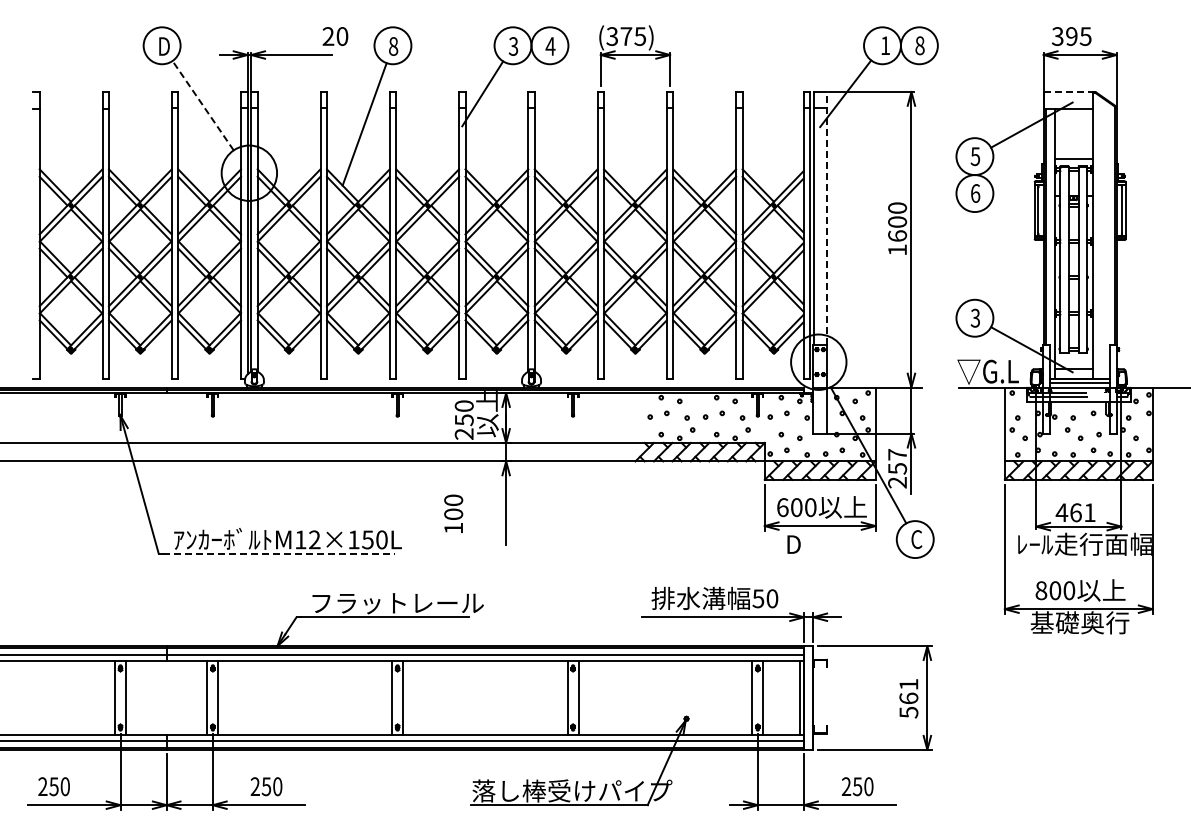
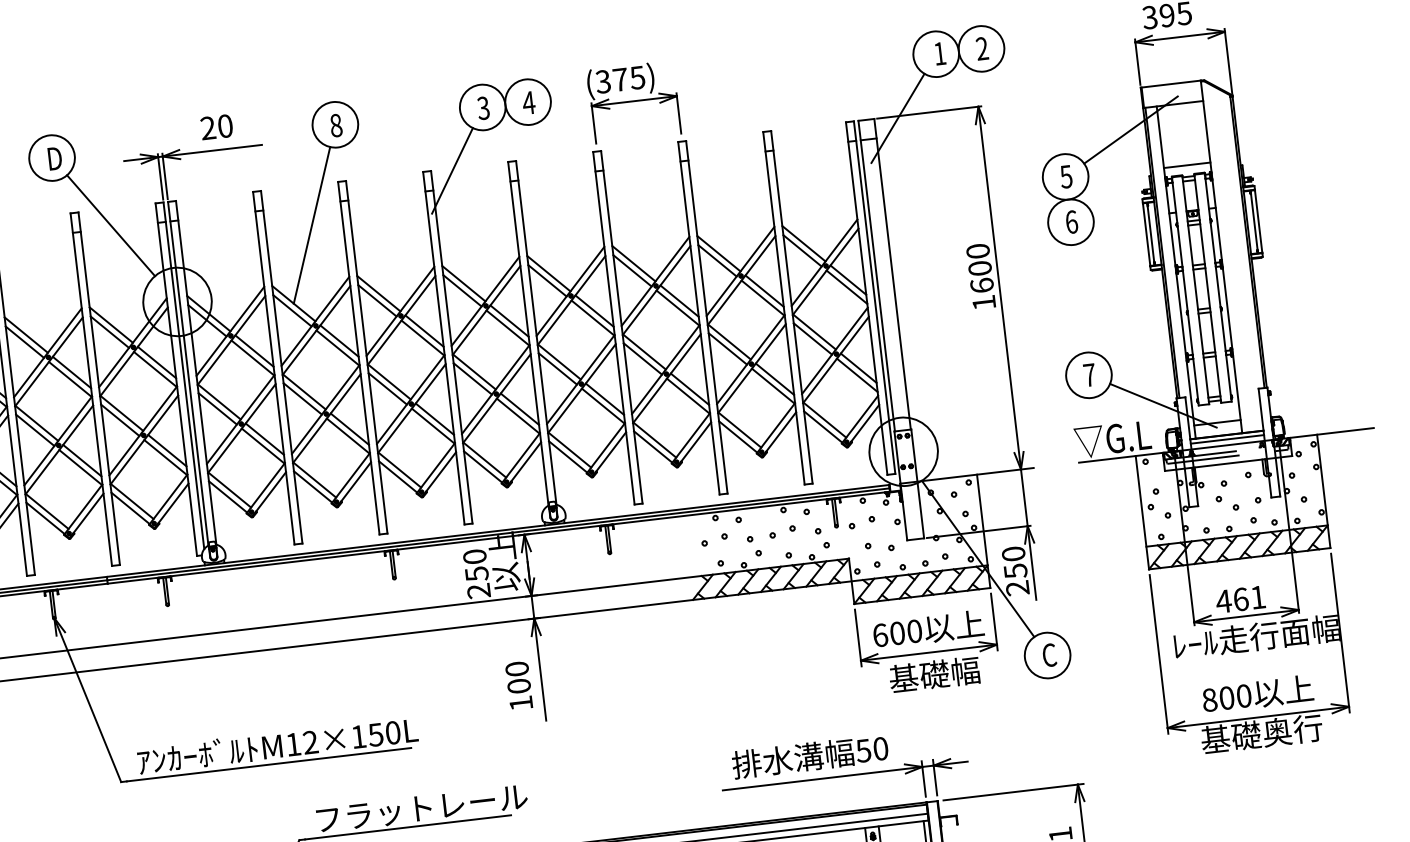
text: (335, 36) -> (216, 127), moved
text: (919, 45) -> (981, 48), 8 -> 2
line: (1068, 91) -> (1171, 83), dashed -> solid
line: (202, 105) -> (110, 225), dashed -> solid
line: (826, 218) -> (892, 274), dashed -> solid
text: (975, 317) -> (1089, 374), 3 -> 7
text: (897, 454) -> (1013, 553), 257 -> 250
text: (453, 513) -> (518, 685), moved
text: (822, 543) -> (934, 673), D -> 基礎幅
line: (279, 553) -> (269, 764), dashed -> solid

